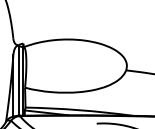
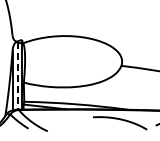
line: (18, 80) -> (17, 75), solid -> dashed

